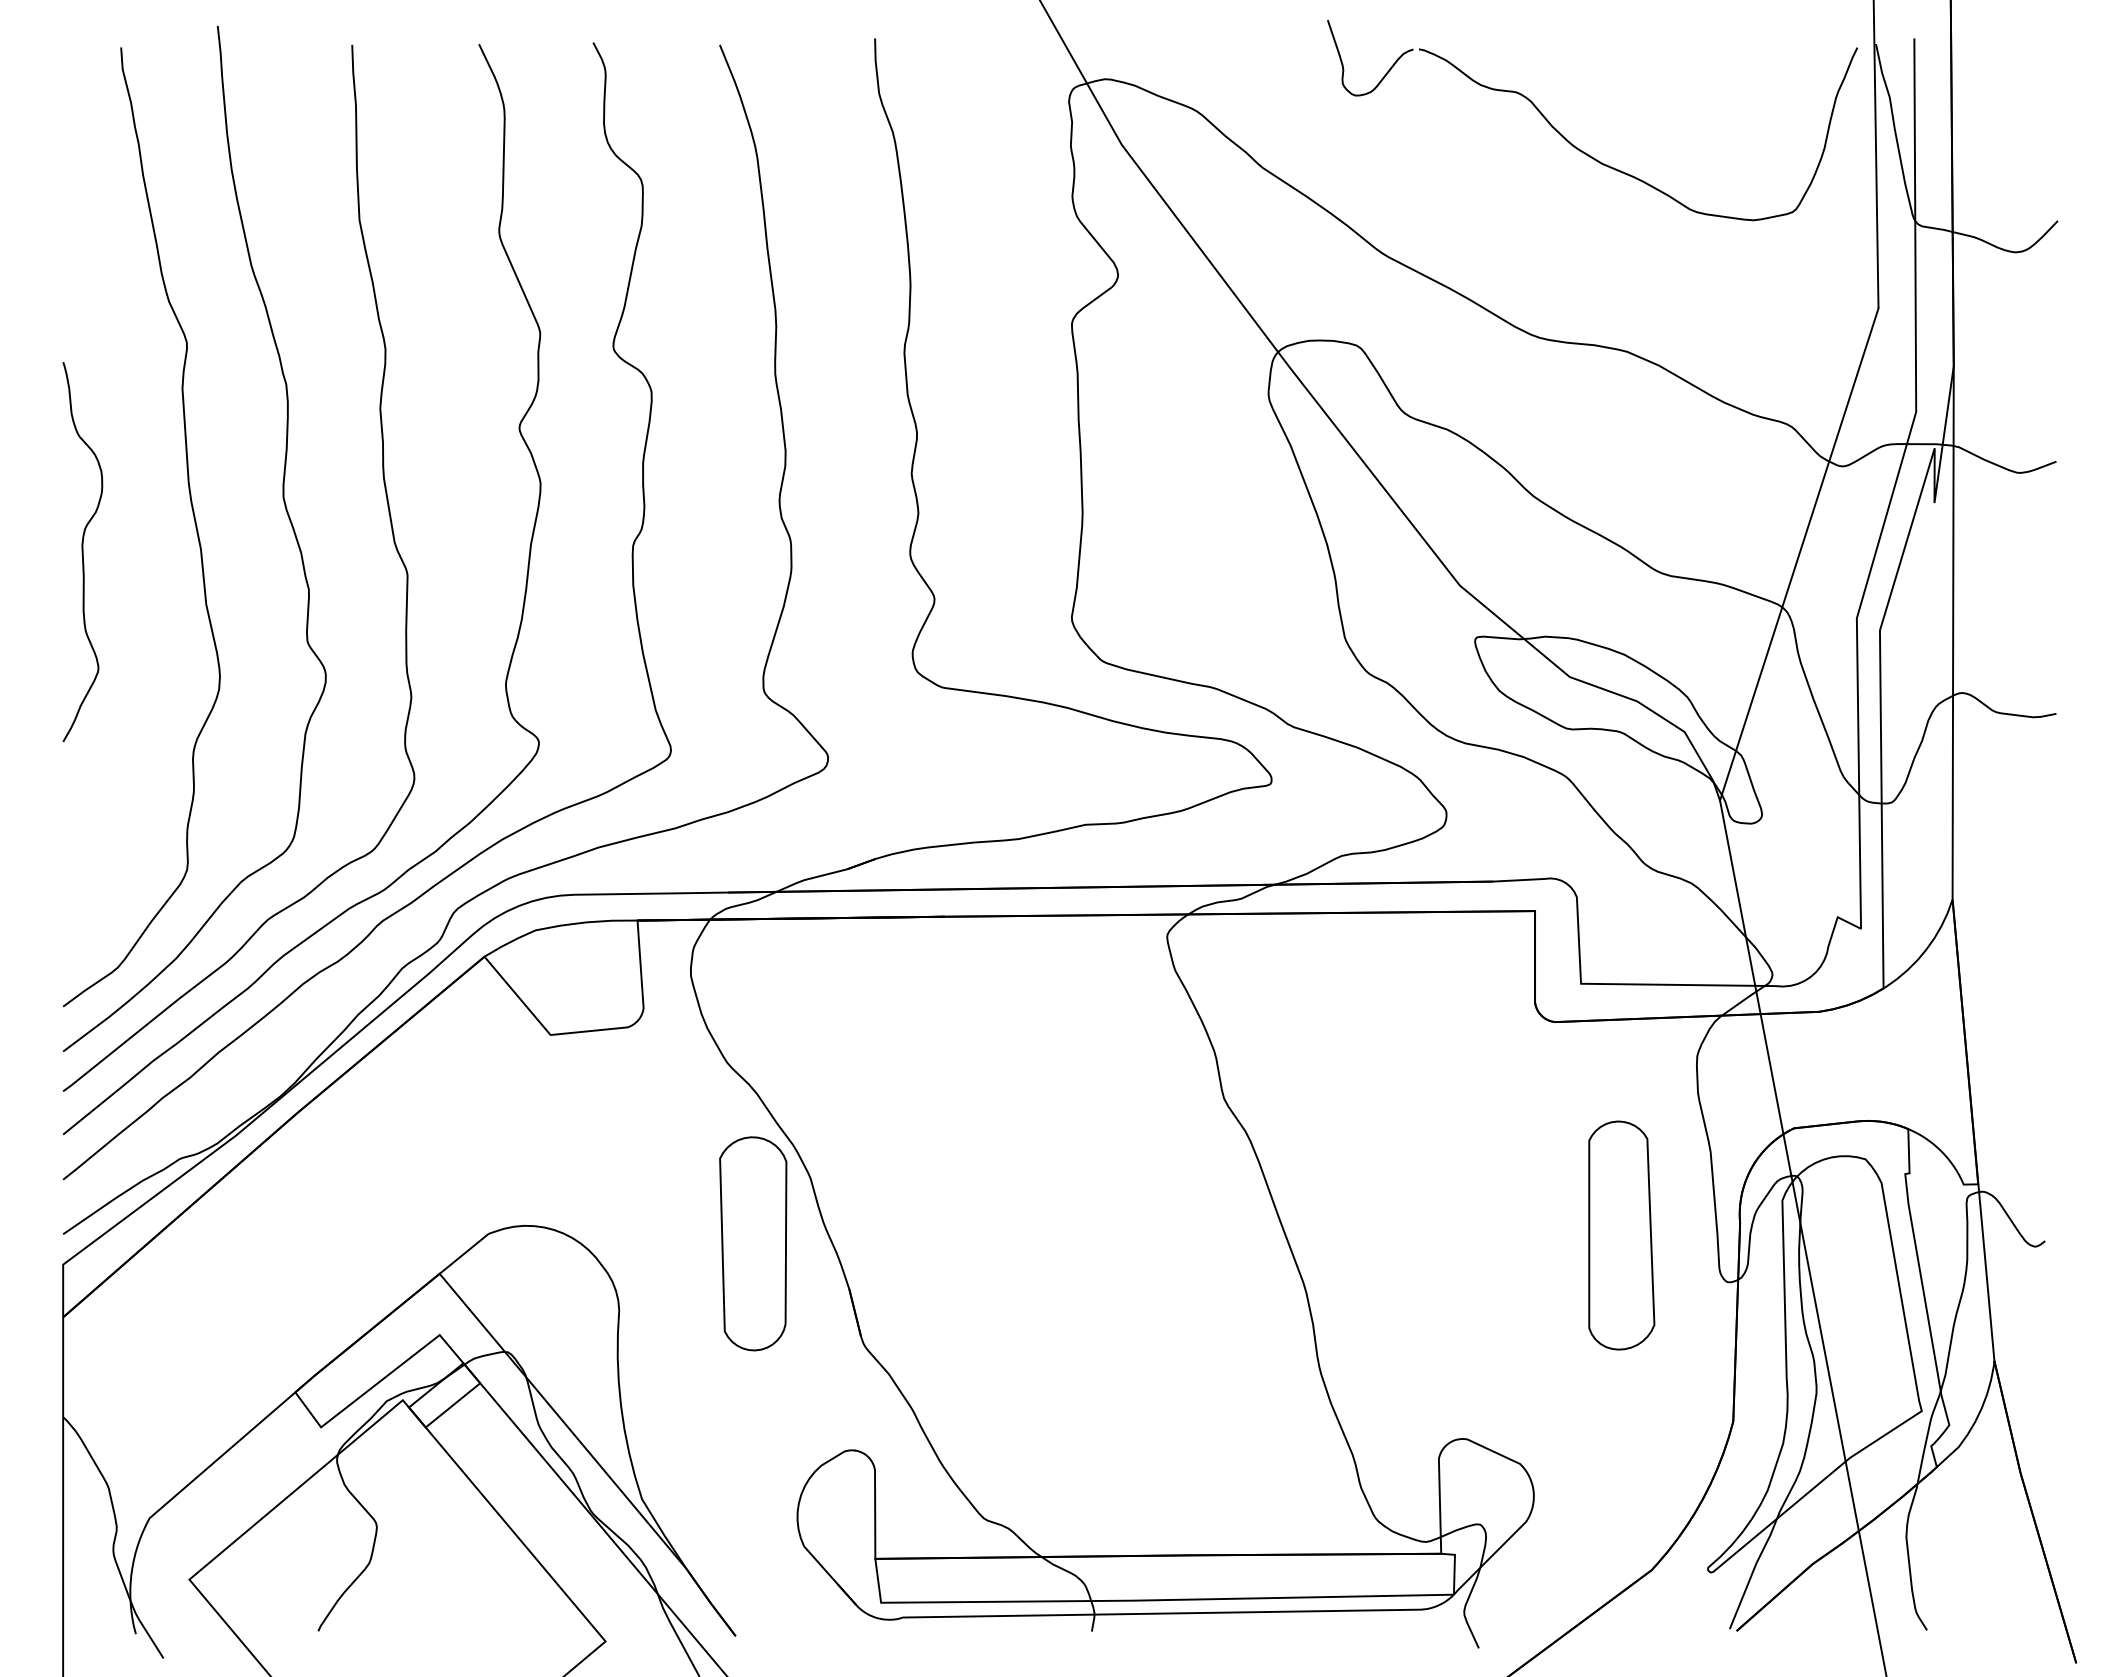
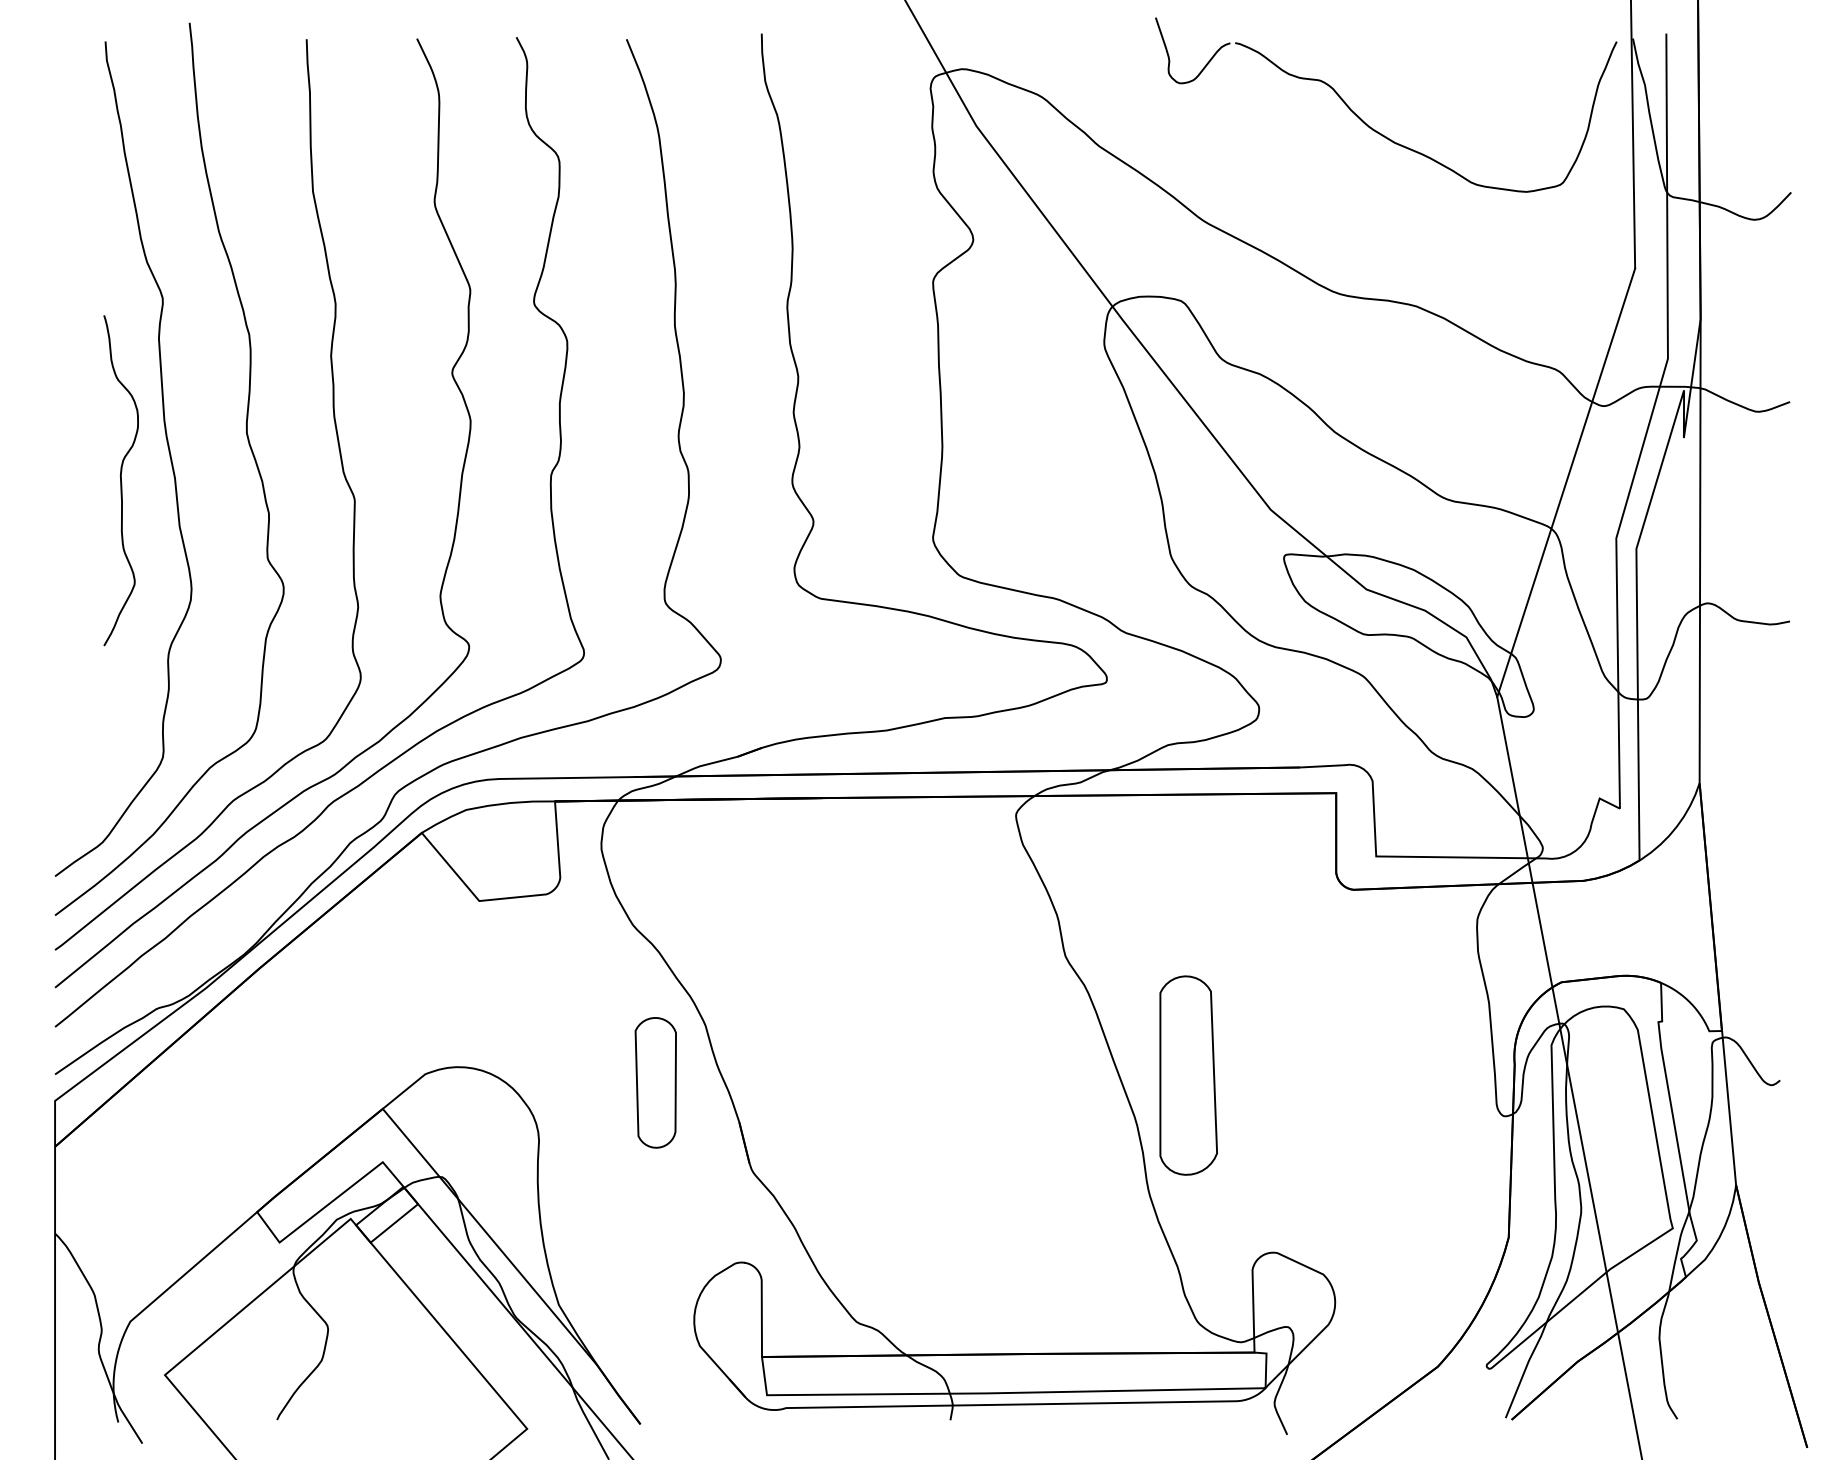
curve: (82, 551) -> (120, 480), moved
part: (1621, 1235) -> (1188, 1075), moved
part: (752, 1243) -> (655, 1082), size x0.7

